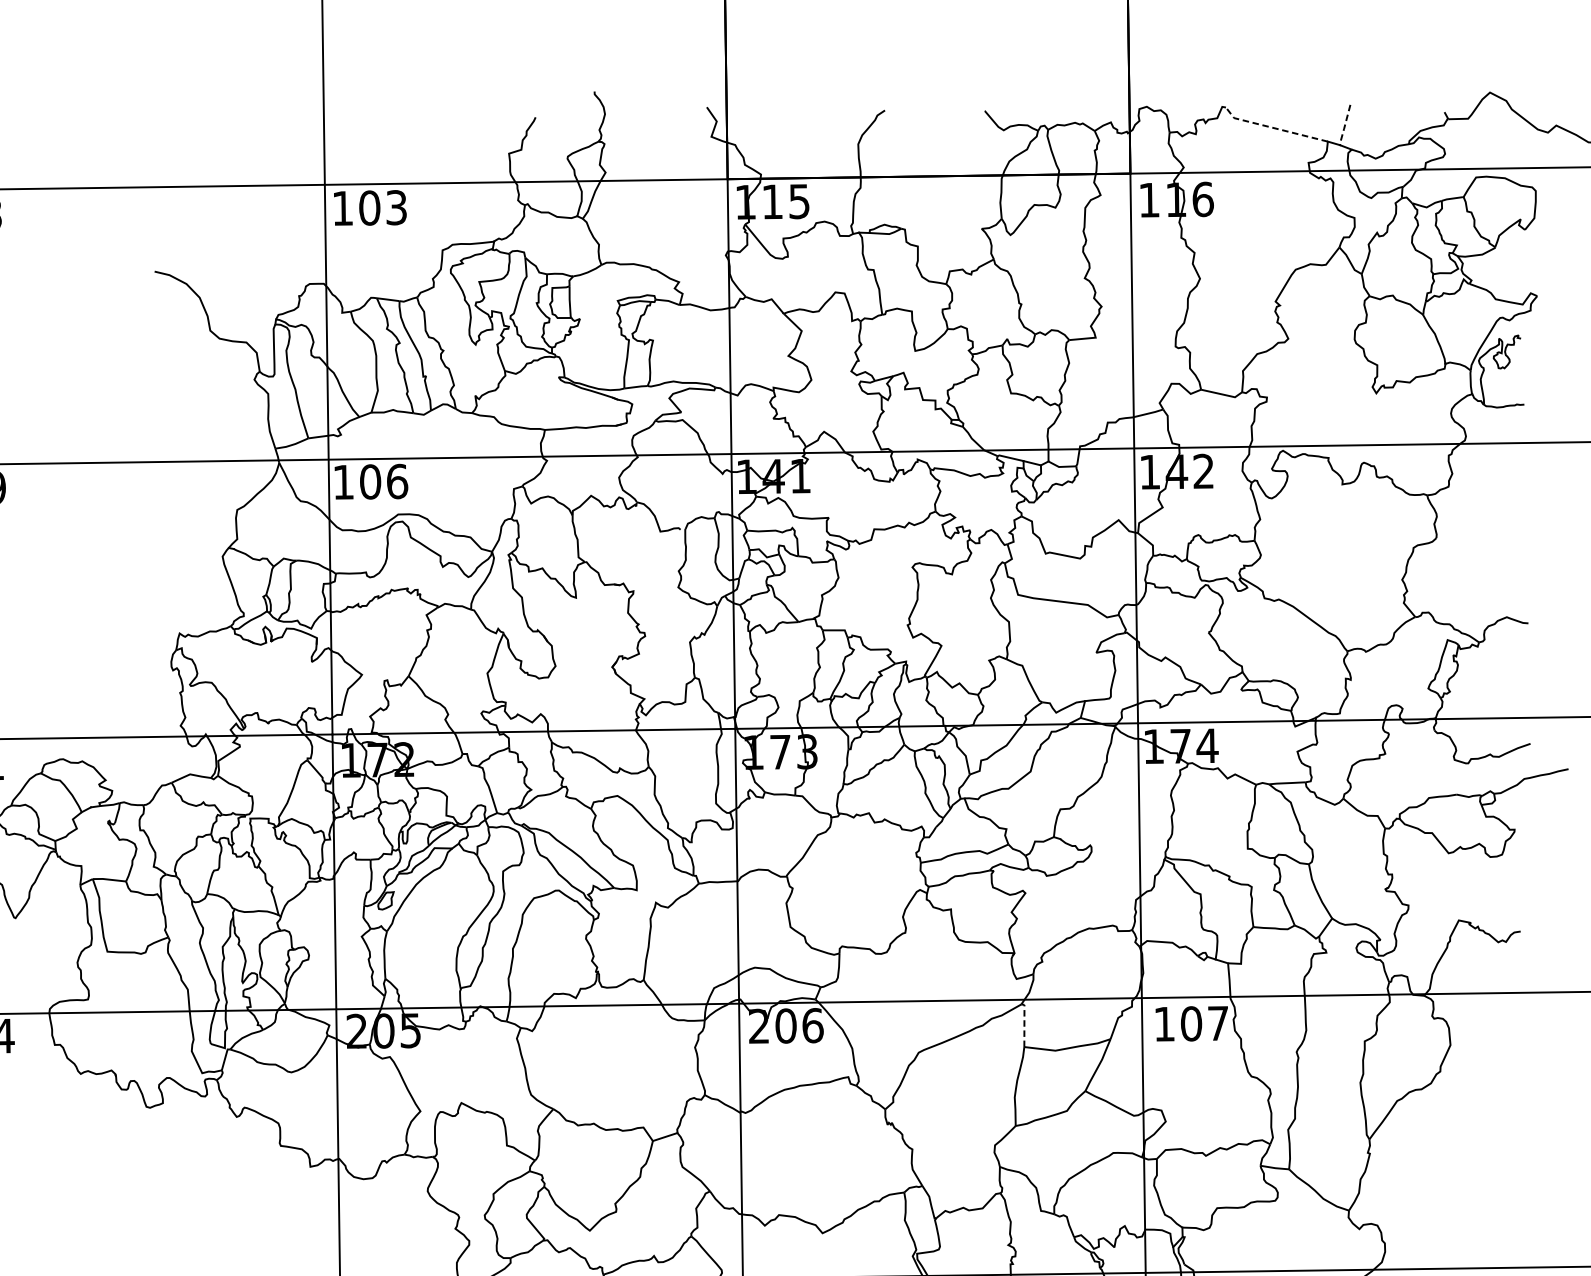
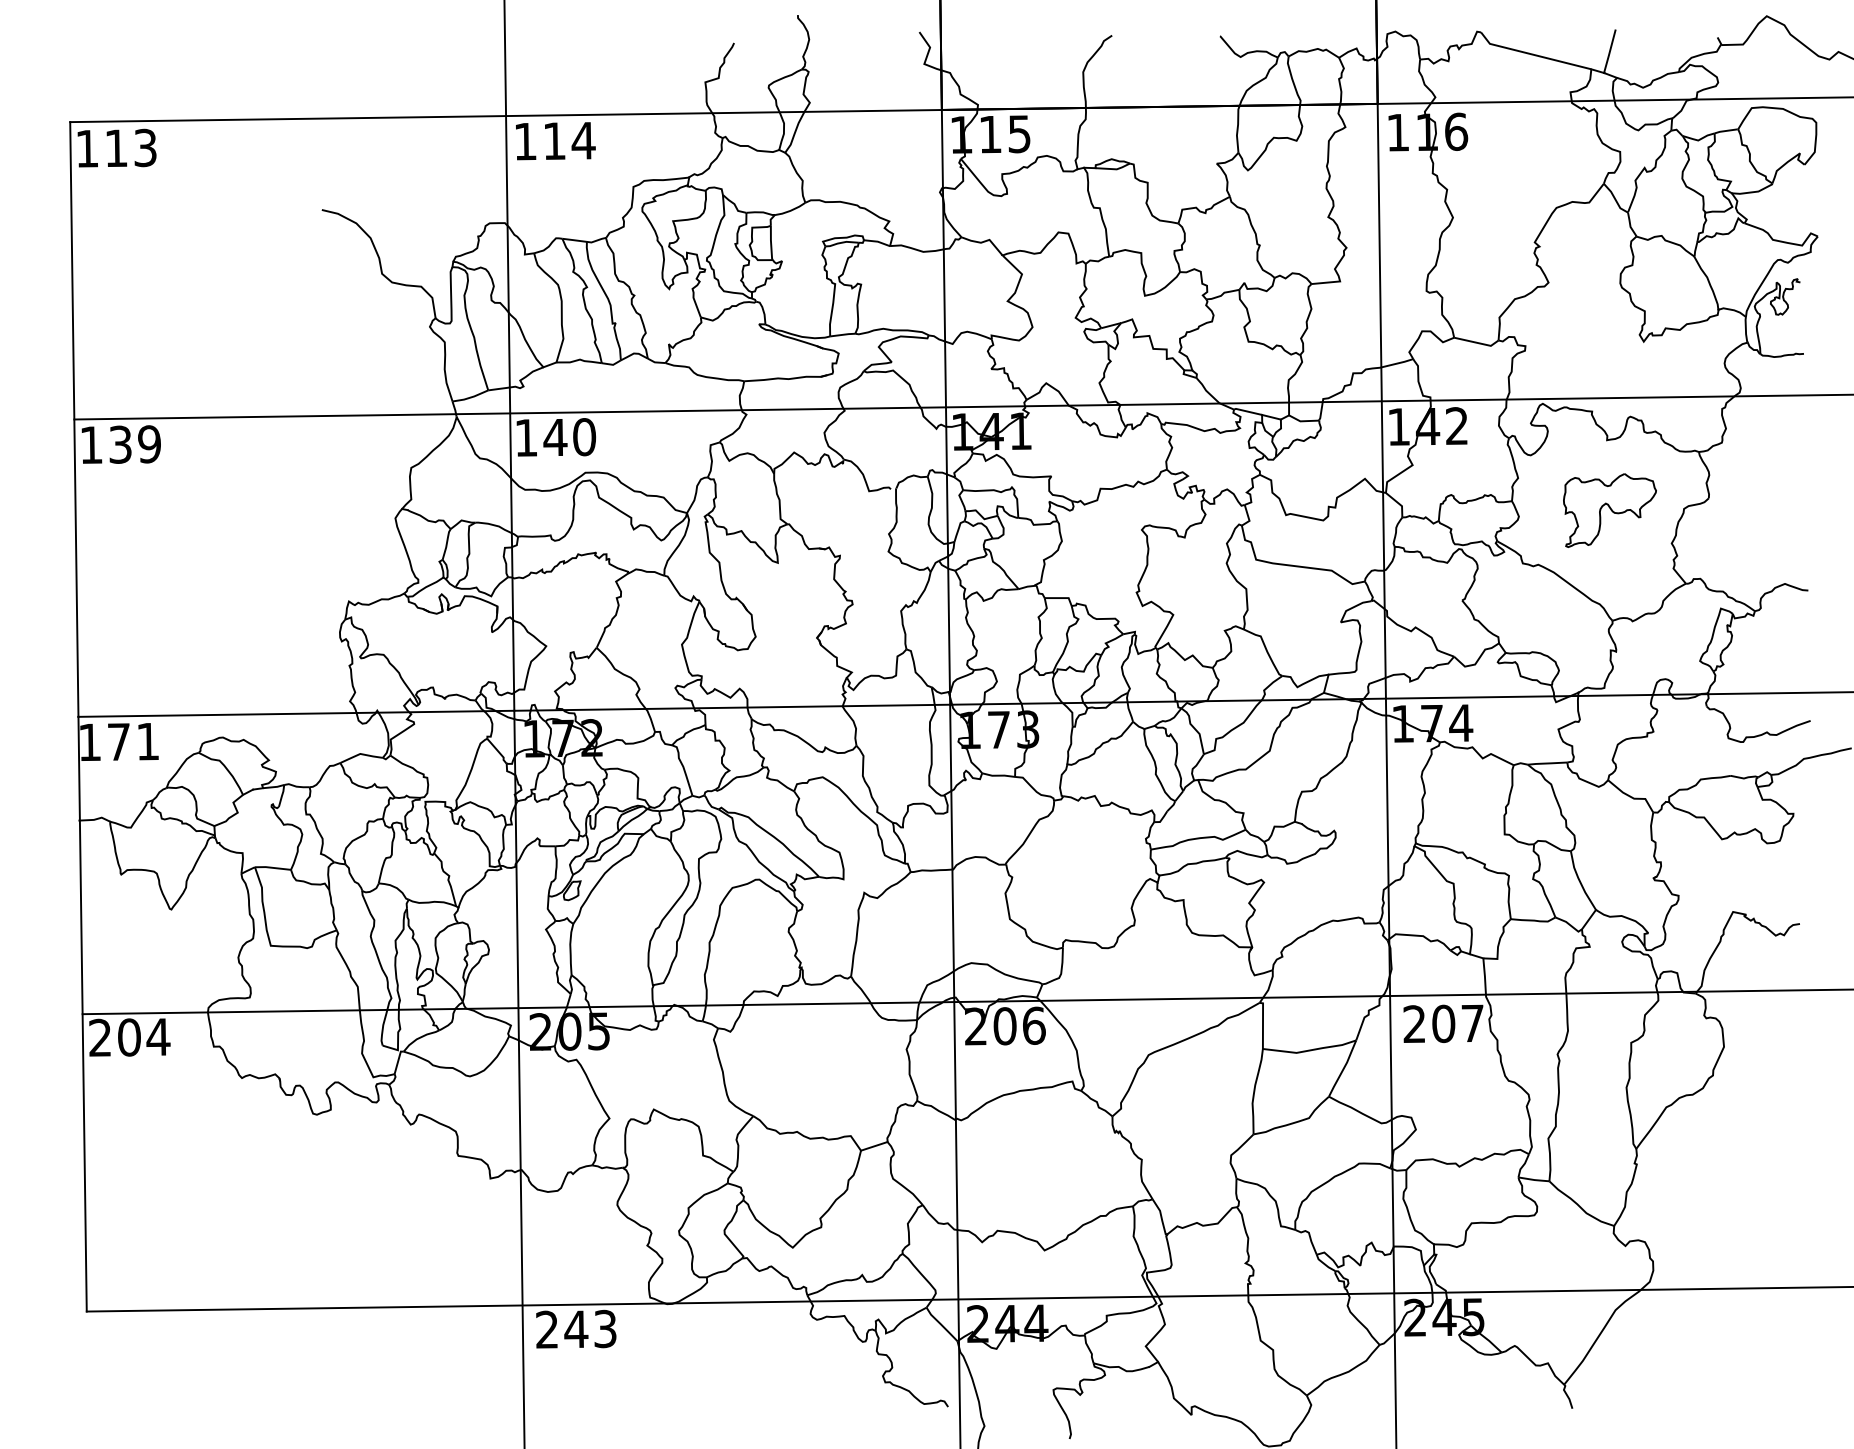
line: (1344, 126) -> (1609, 52), dashed -> solid
line: (1273, 127) -> (1532, 54), dashed -> solid
text: (383, 207) -> (569, 140), 103 -> 114
text: (383, 481) -> (569, 437), 106 -> 140
part: (1344, 549) -> (1609, 510), added
line: (1023, 1023) -> (1262, 1023), dashed -> solid
text: (1164, 1023) -> (1414, 1023), 107 -> 207

